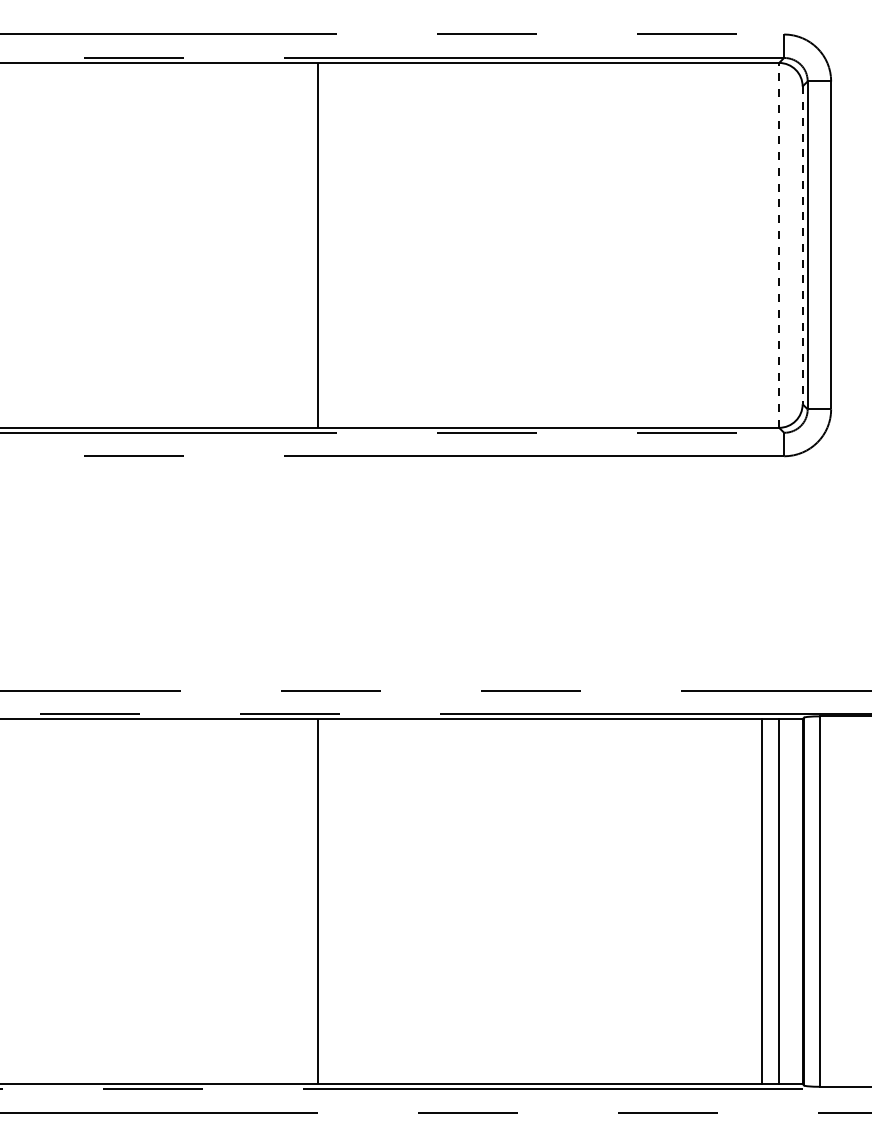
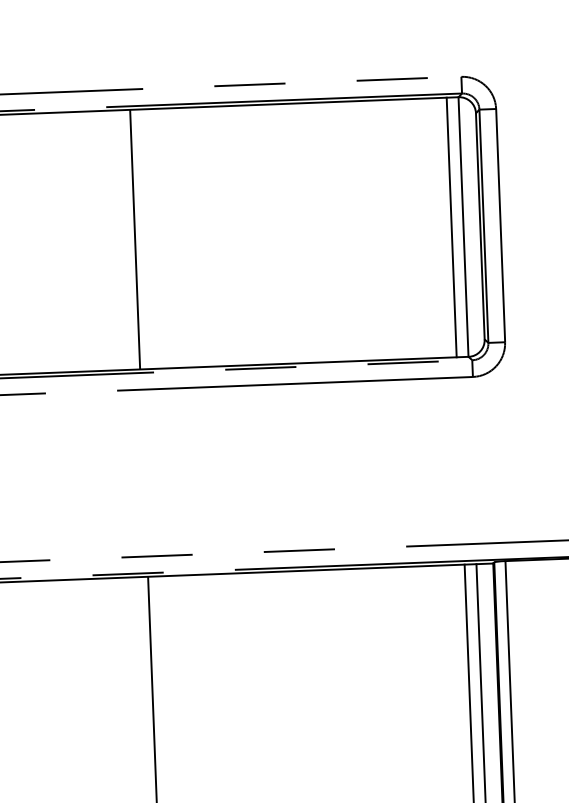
line: (762, 244) -> (451, 226), added
line: (779, 244) -> (463, 226), dashed -> solid
line: (802, 245) -> (480, 226), dashed -> solid

